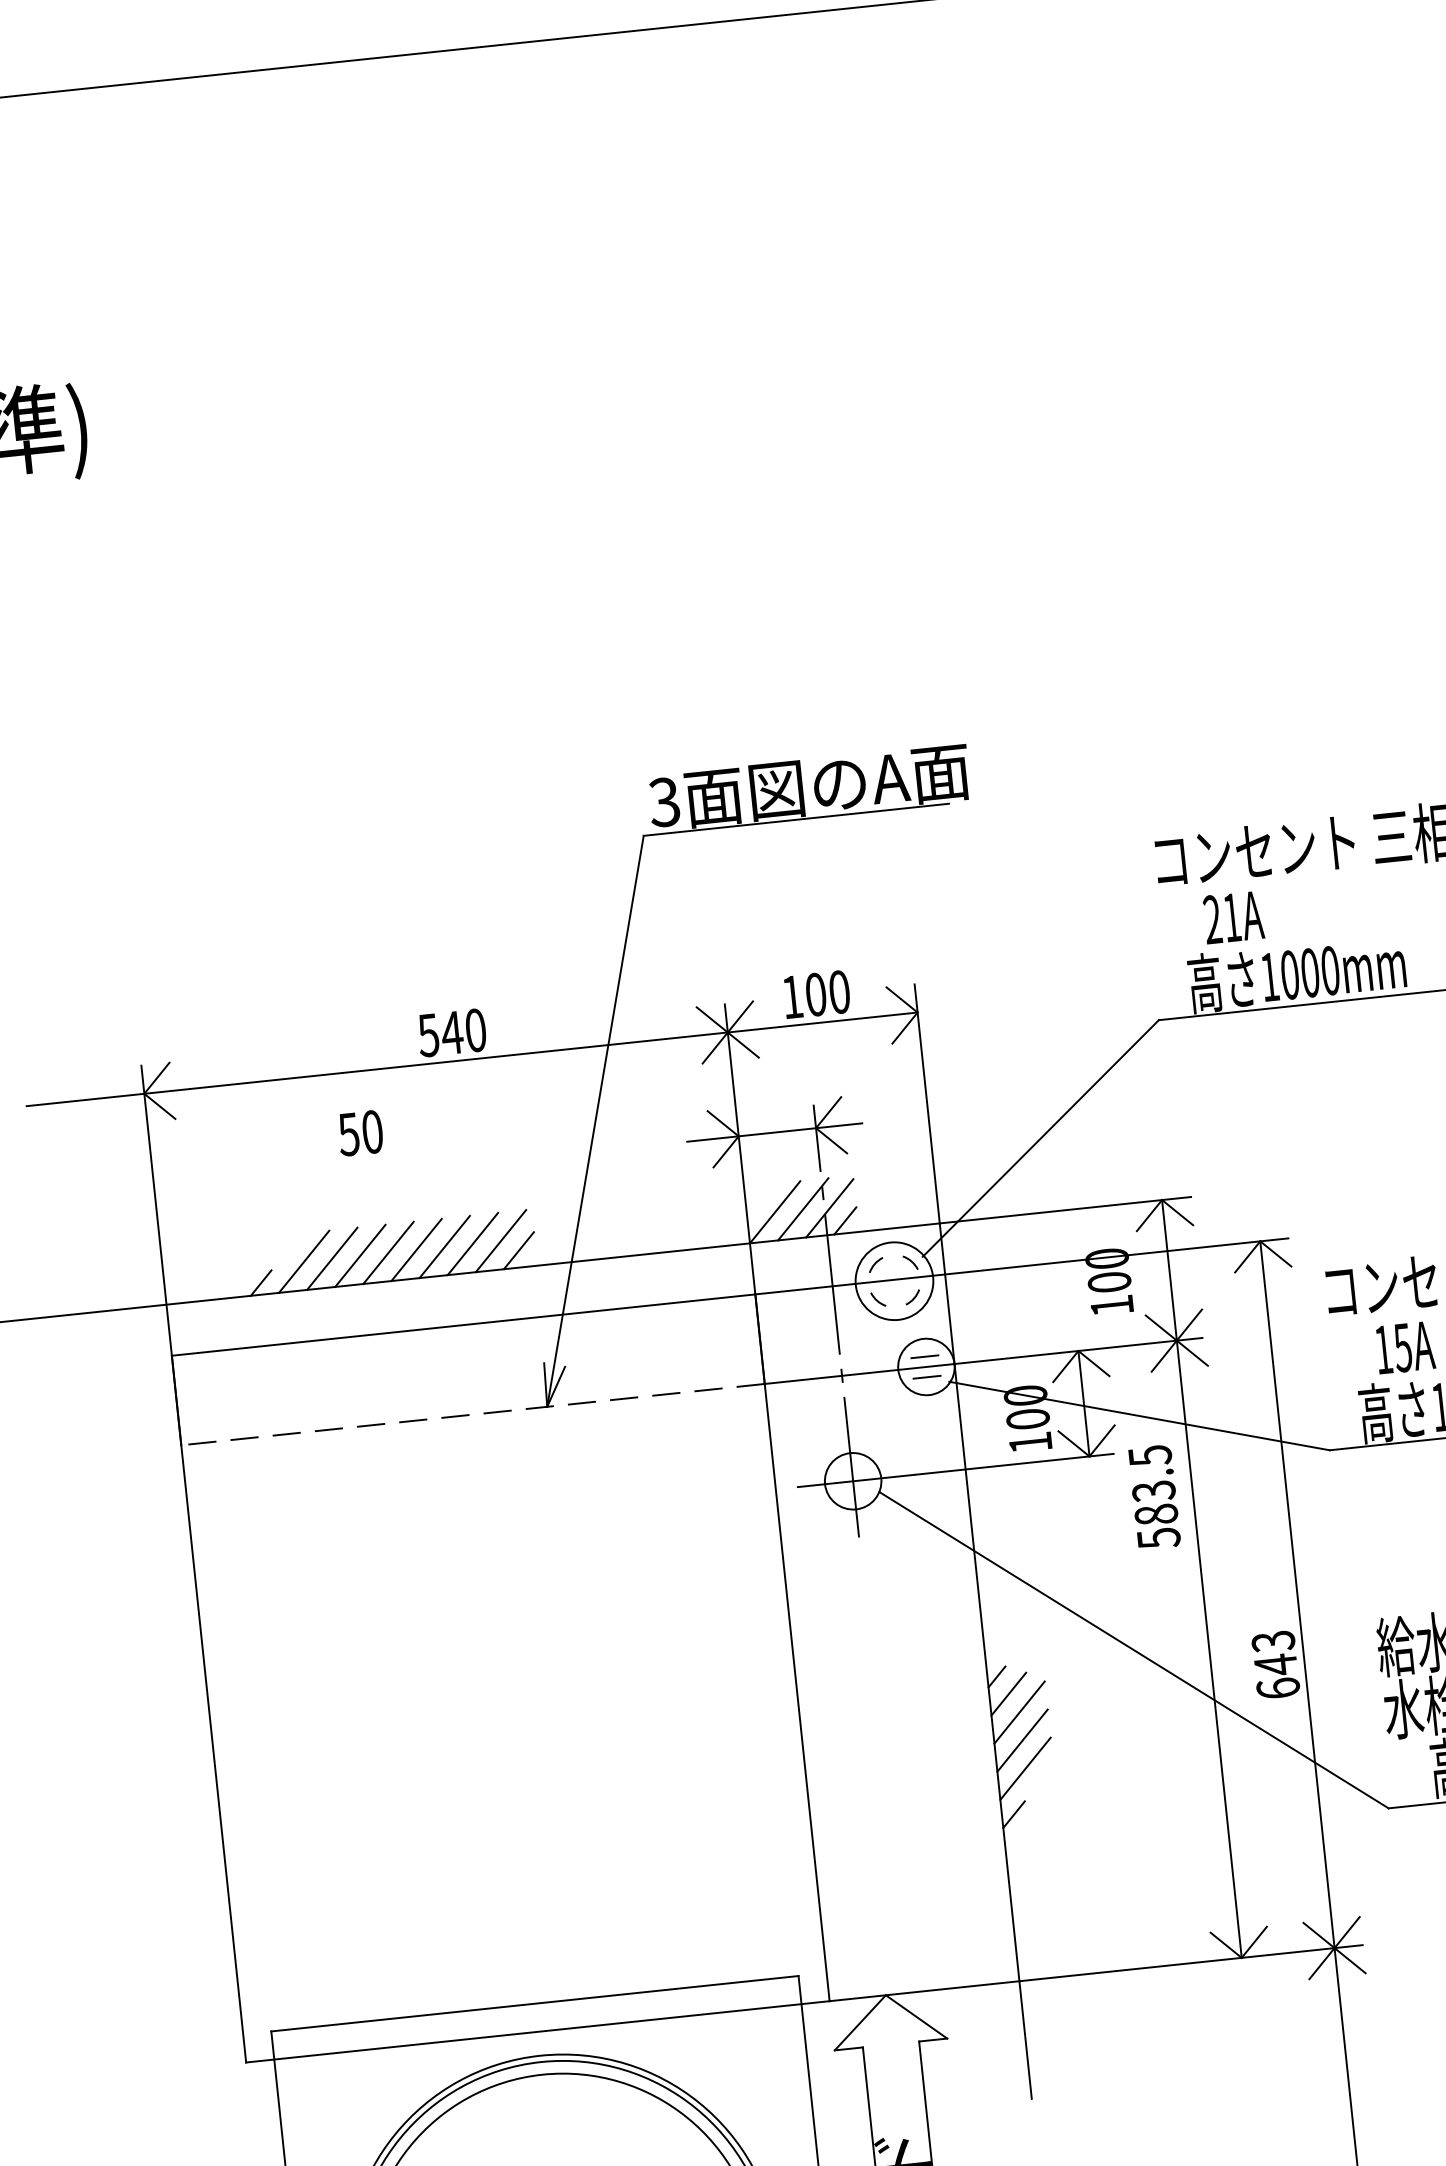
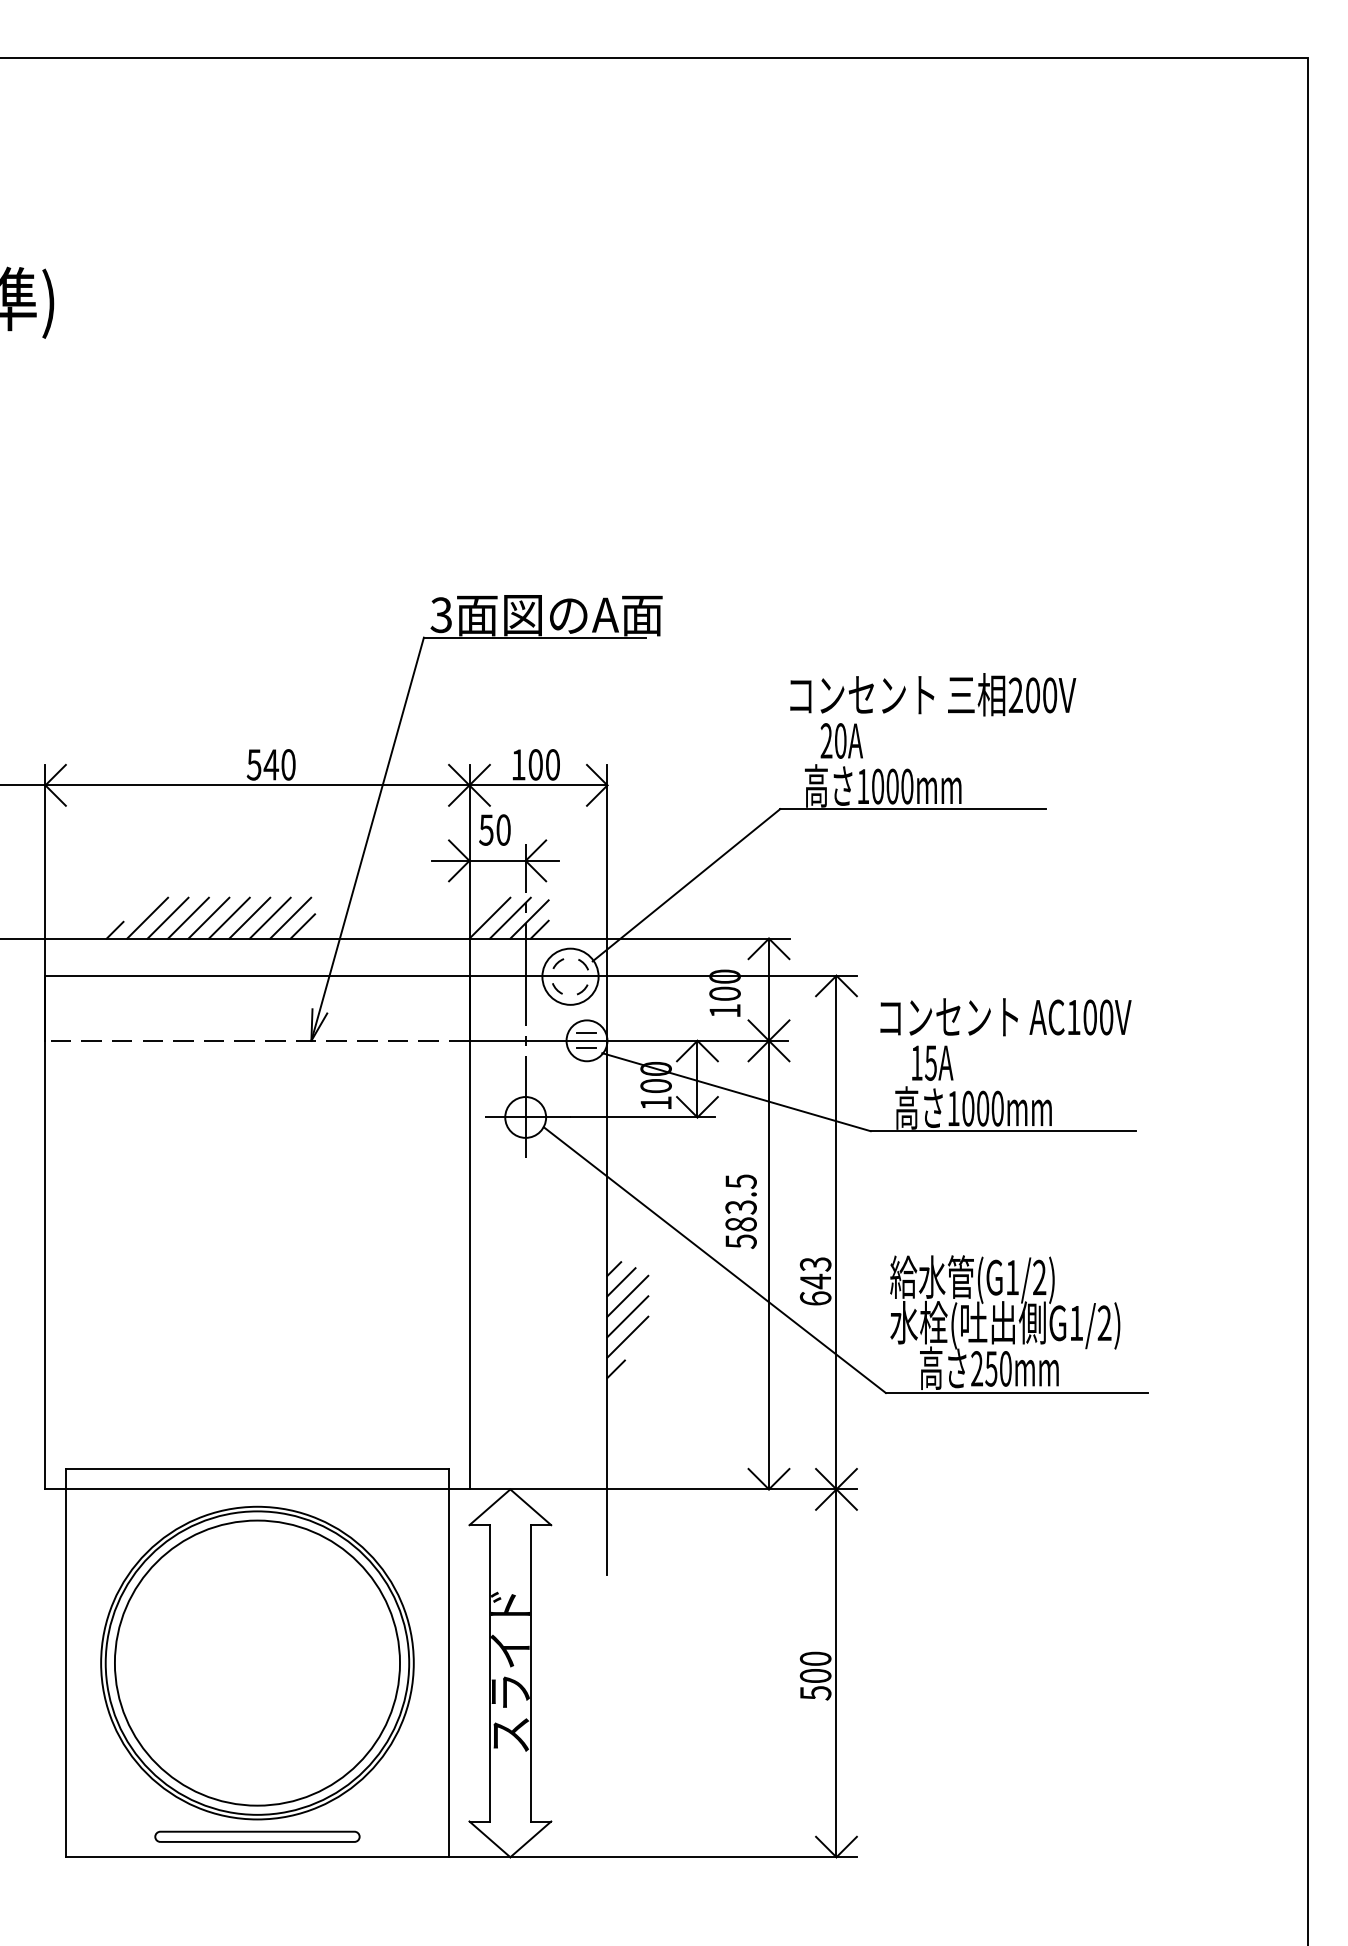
text: (1231, 917) -> (840, 740), 21A -> 20A
text: (359, 1132) -> (494, 829), moved
text: (1153, 1497) -> (740, 1211), moved

